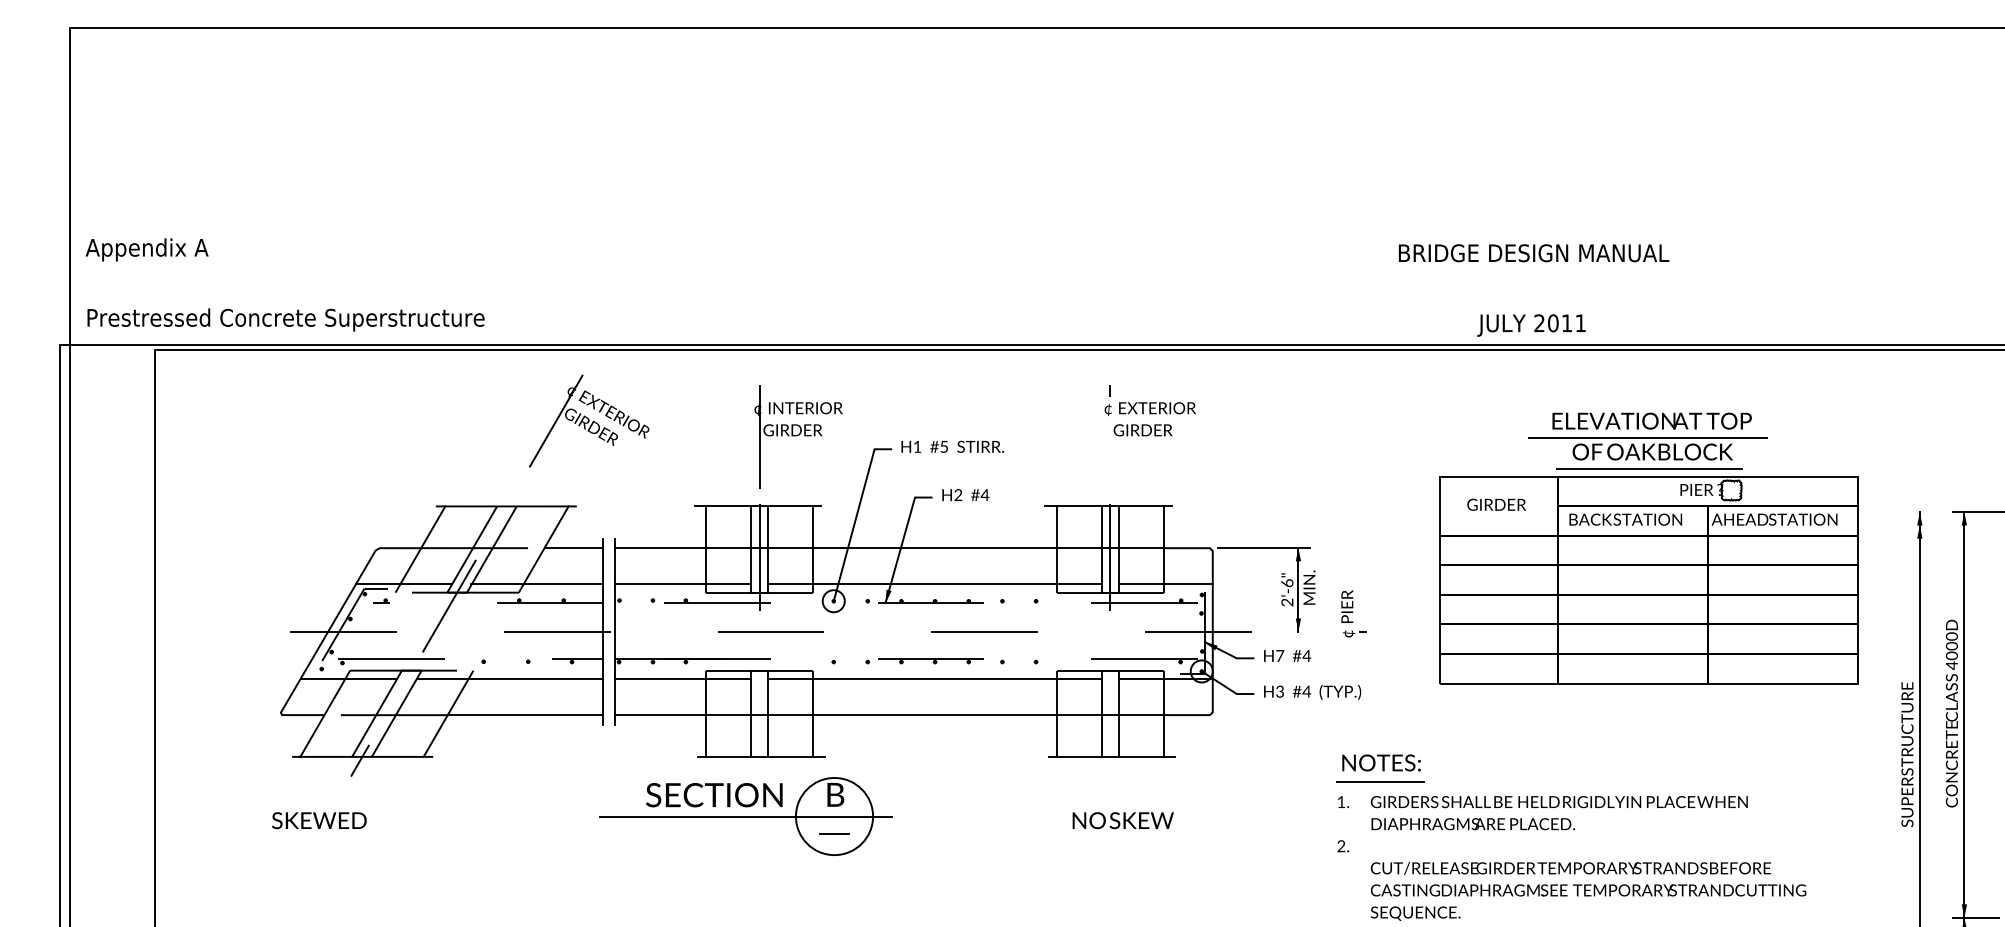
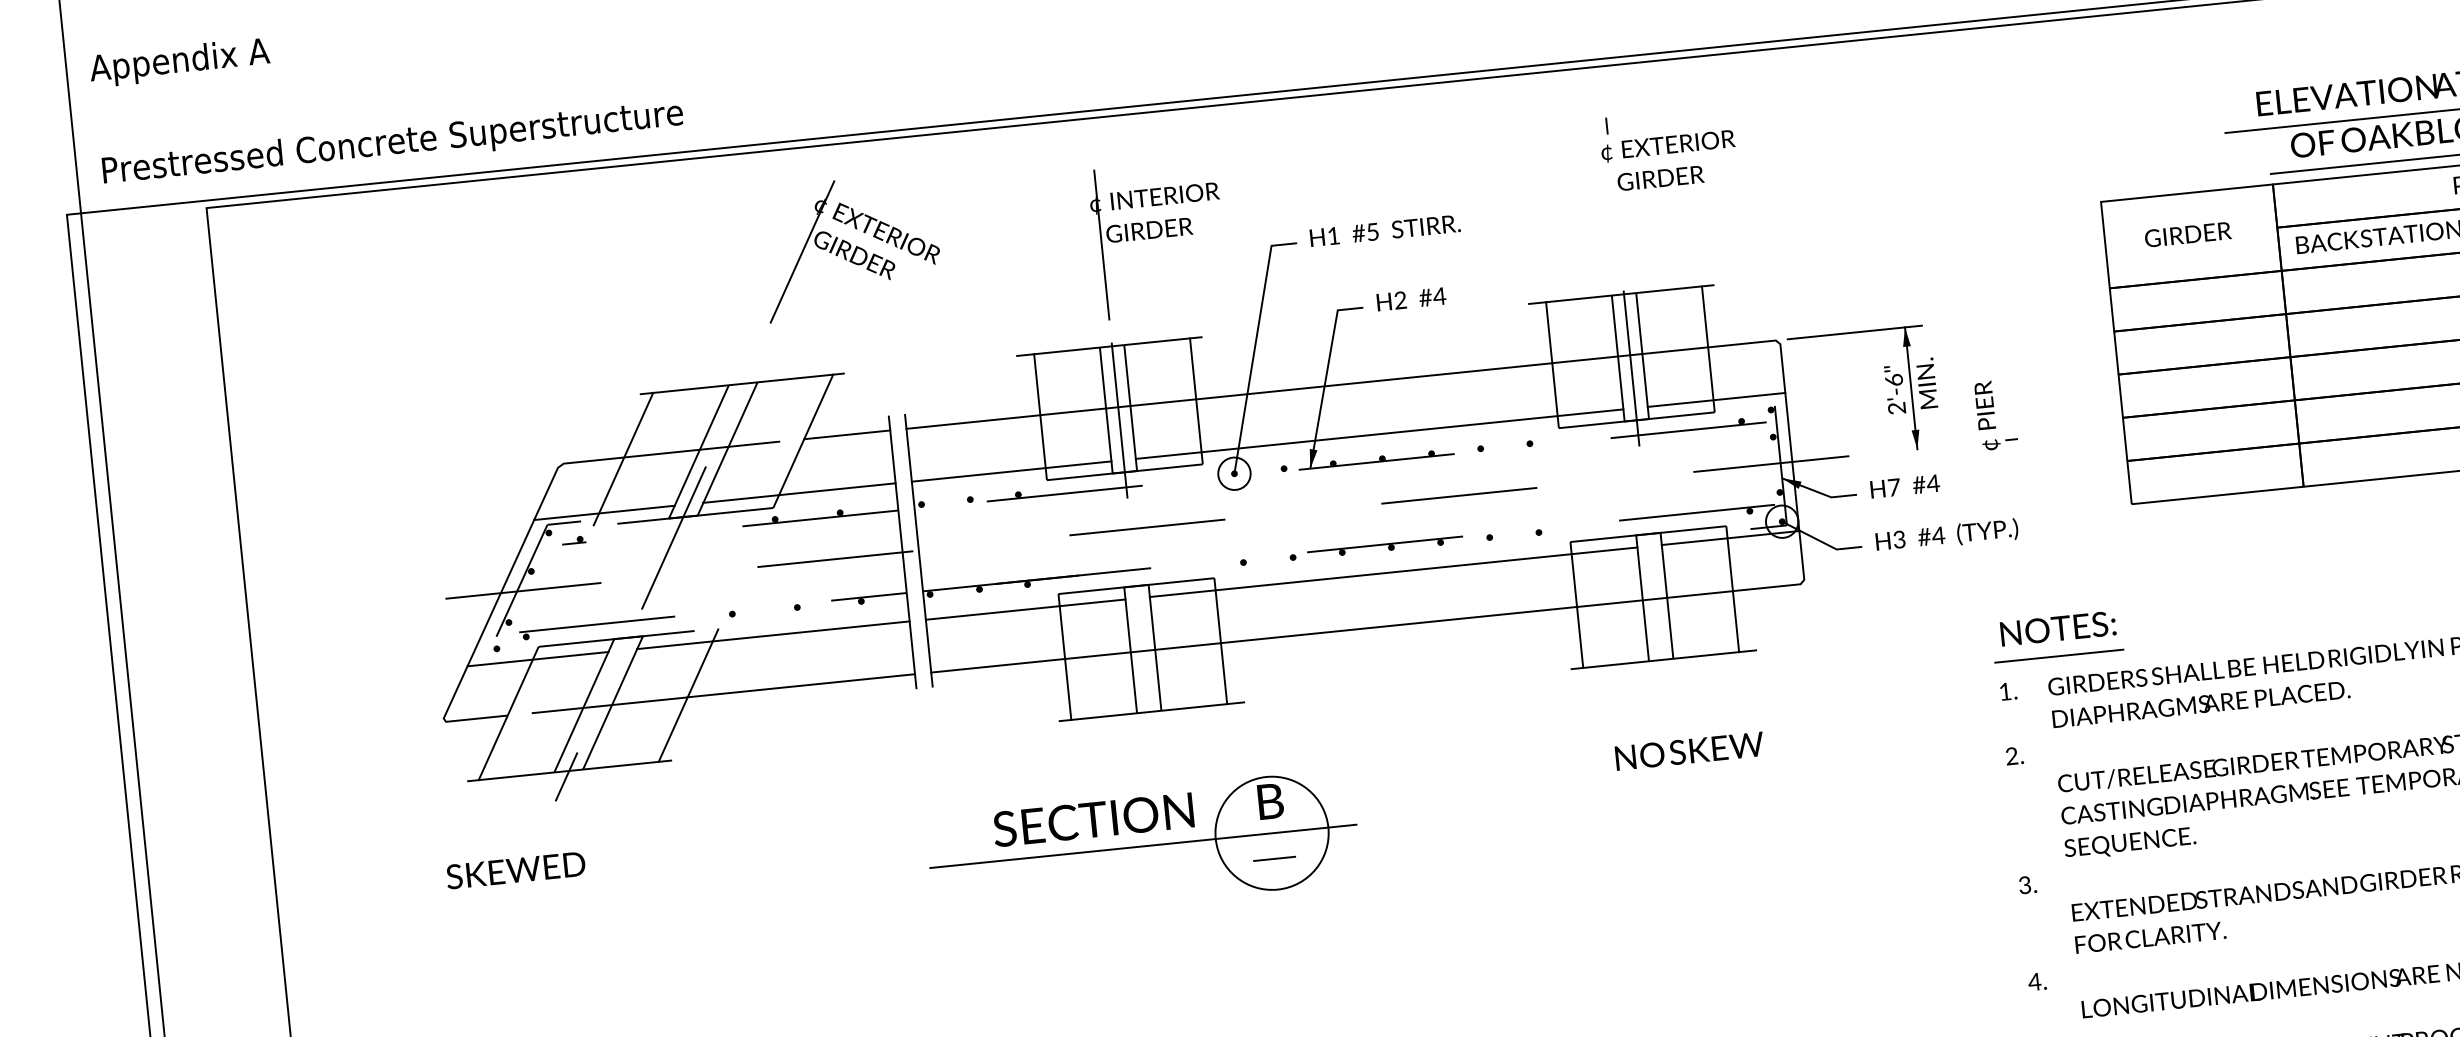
part: (745, 816) -> (1142, 846), moved

